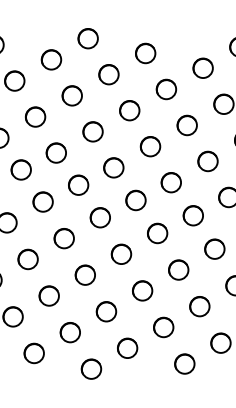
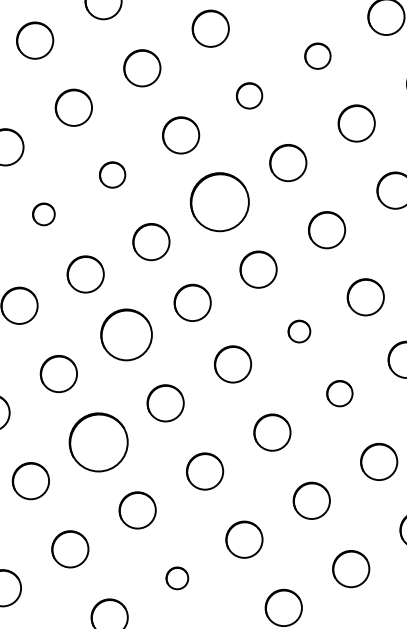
circle: (202, 67) -> (316, 54), size x0.7
part: (166, 89) -> (249, 95), size x0.7
circle: (92, 131) -> (111, 174), size x0.7
part: (150, 146) -> (219, 202), size x1.6
circle: (55, 152) -> (42, 213), size x0.6
circle: (192, 215) -> (298, 330), size x0.6
circle: (99, 217) -> (124, 334), size x1.4
circle: (214, 248) -> (339, 392), size x0.7
circle: (84, 274) -> (96, 440), size x1.6
circle: (127, 347) -> (176, 577), size x0.6

